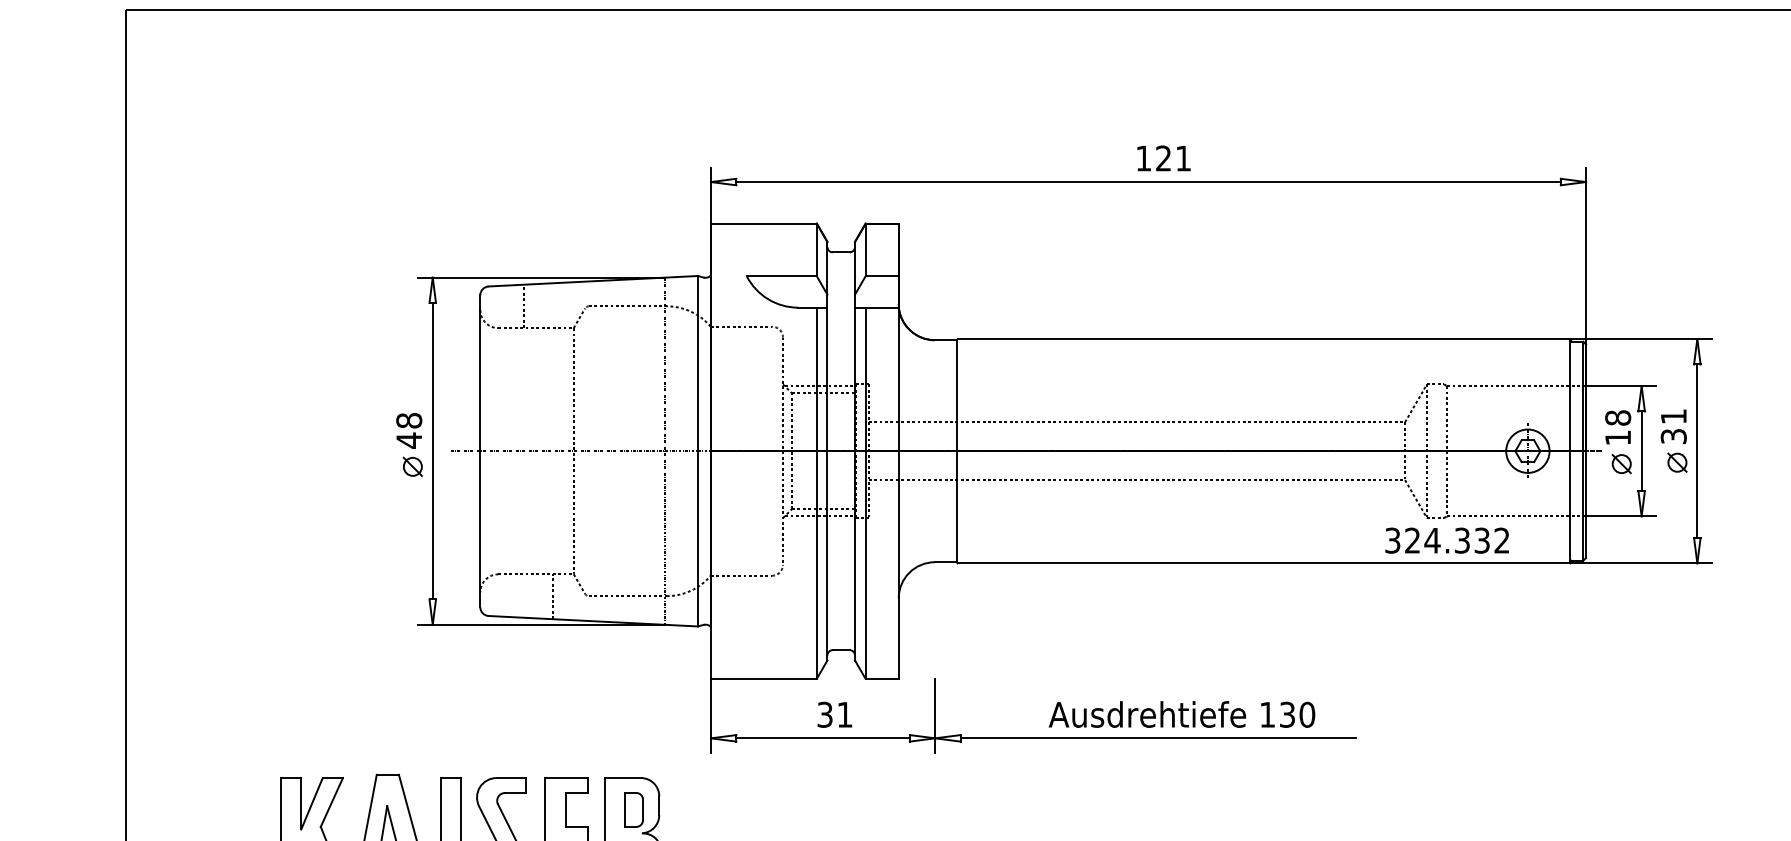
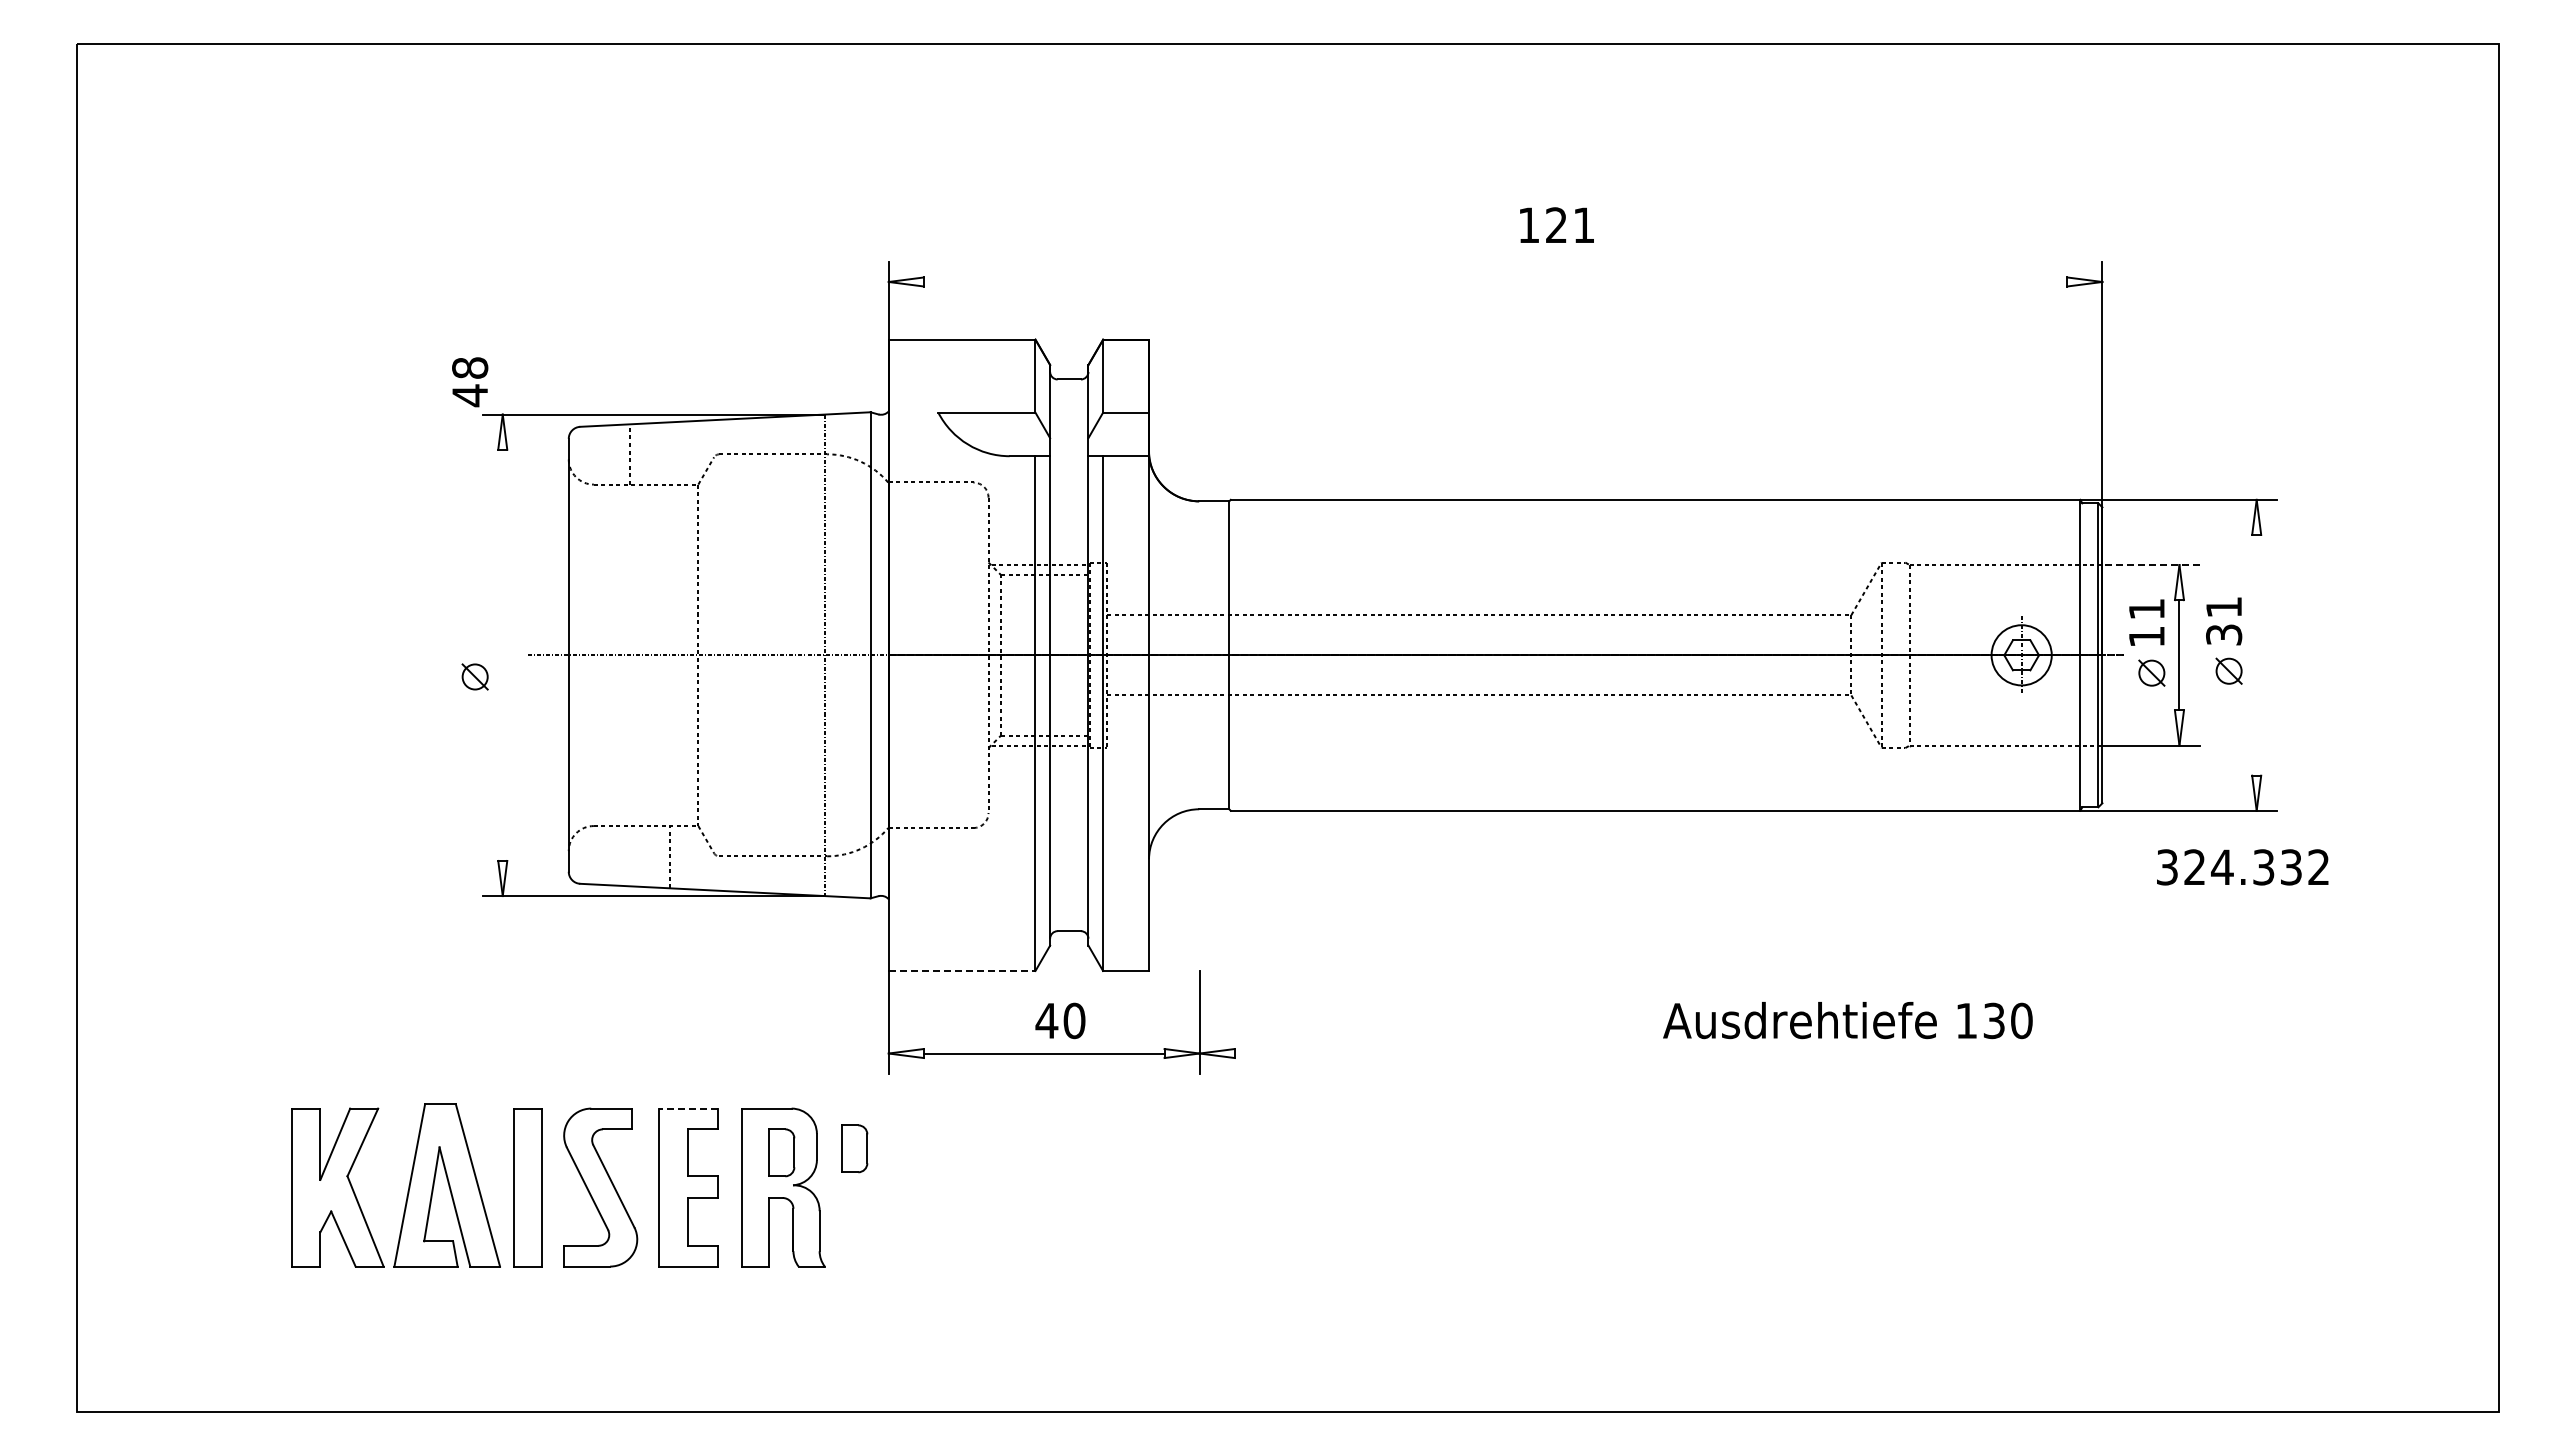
text: (1163, 157) -> (1556, 224), moved
line: (1148, 181) -> (1495, 281), removed
line: (1620, 386) -> (2150, 565), solid -> dashed
text: (1617, 417) -> (2146, 608), 18 -> 11
text: (409, 431) -> (470, 382), moved
line: (432, 450) -> (502, 654), removed
line: (1697, 450) -> (2256, 654), removed
text: (1447, 540) -> (2242, 867), moved
line: (764, 678) -> (962, 970), solid -> dashed
text: (834, 714) -> (1060, 1020), 31 -> 40
text: (1181, 714) -> (1847, 1020), moved
line: (1157, 738) -> (1508, 1053), removed
line: (565, 777) -> (687, 1108), solid -> dashed
part: (686, 806) -> (854, 1148), added

